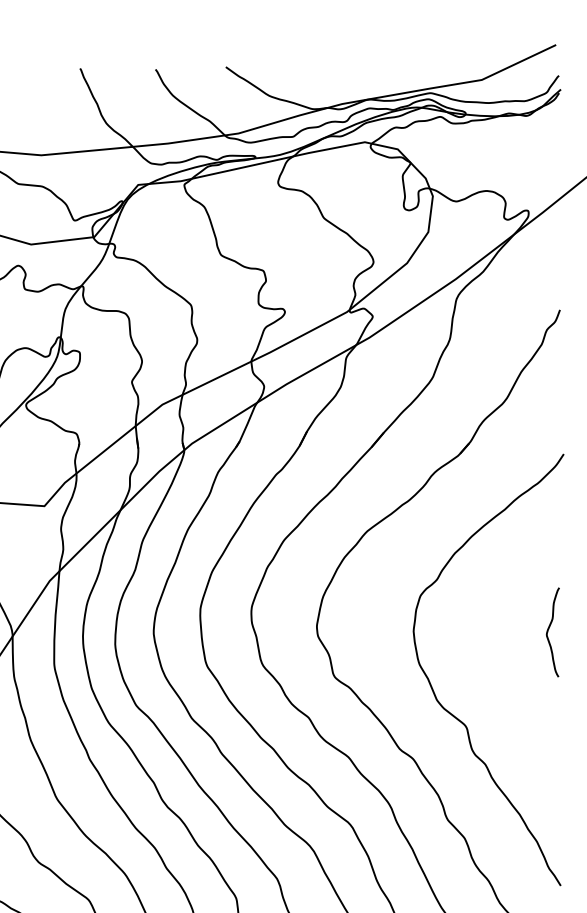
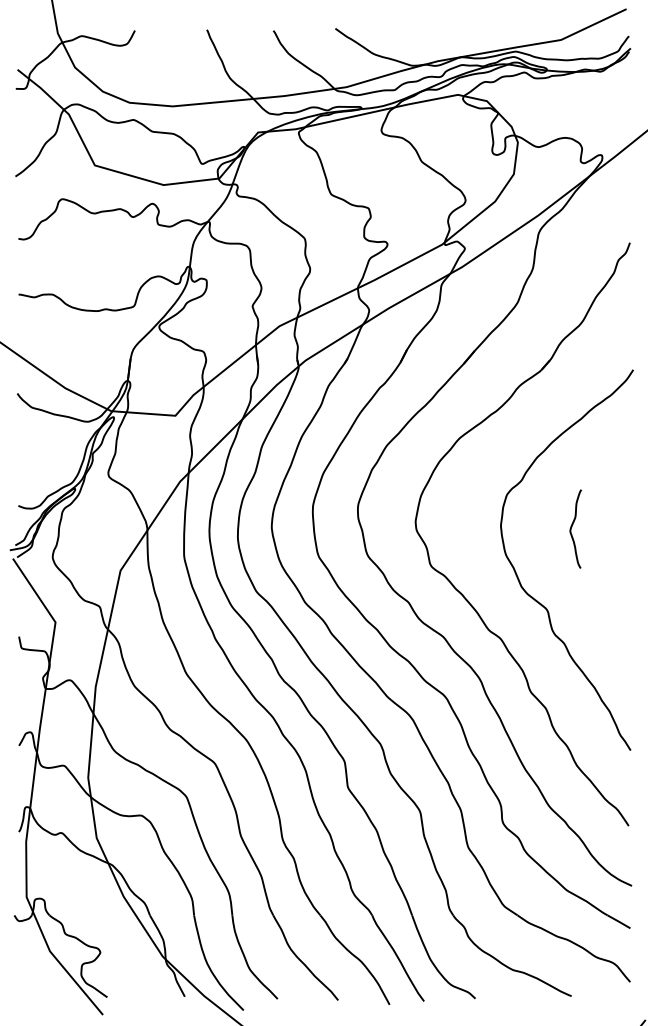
curve: (549, 630) -> (572, 527), moved

